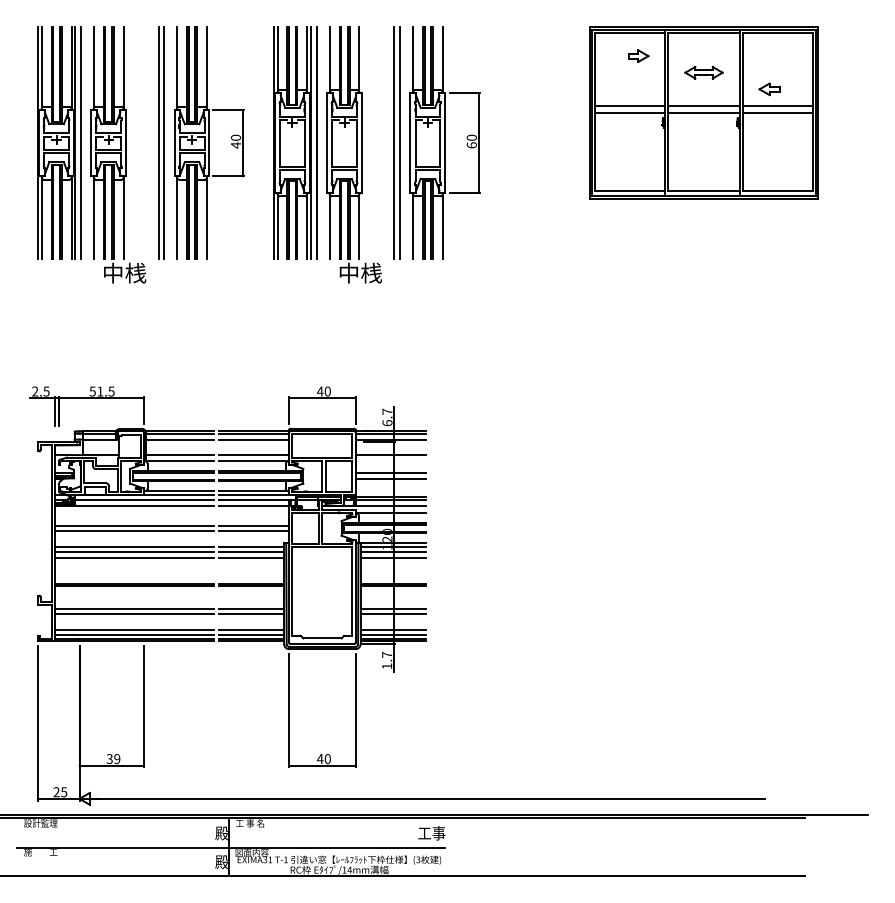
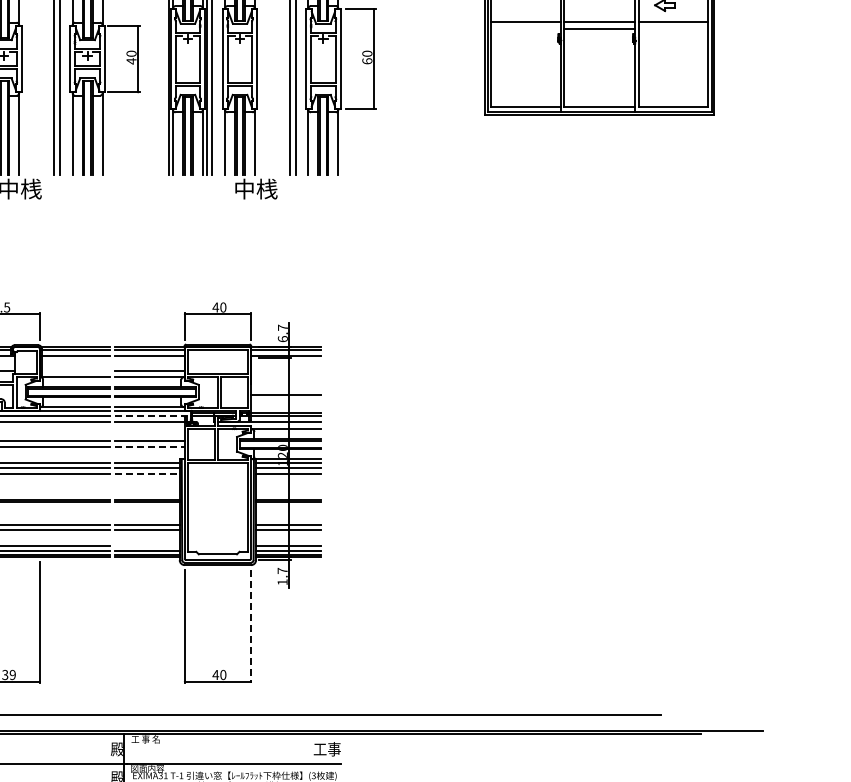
line: (630, 112) -> (526, 28), removed
line: (777, 112) -> (673, 28), removed
line: (180, 455) -> (76, 371), removed
line: (390, 455) -> (286, 371), removed
line: (390, 473) -> (286, 389), removed
line: (257, 499) -> (153, 415), solid -> dashed
line: (254, 531) -> (150, 447), solid -> dashed
line: (252, 558) -> (148, 474), solid -> dashed
line: (251, 630) -> (147, 546), removed
line: (355, 710) -> (251, 626), solid -> dashed

